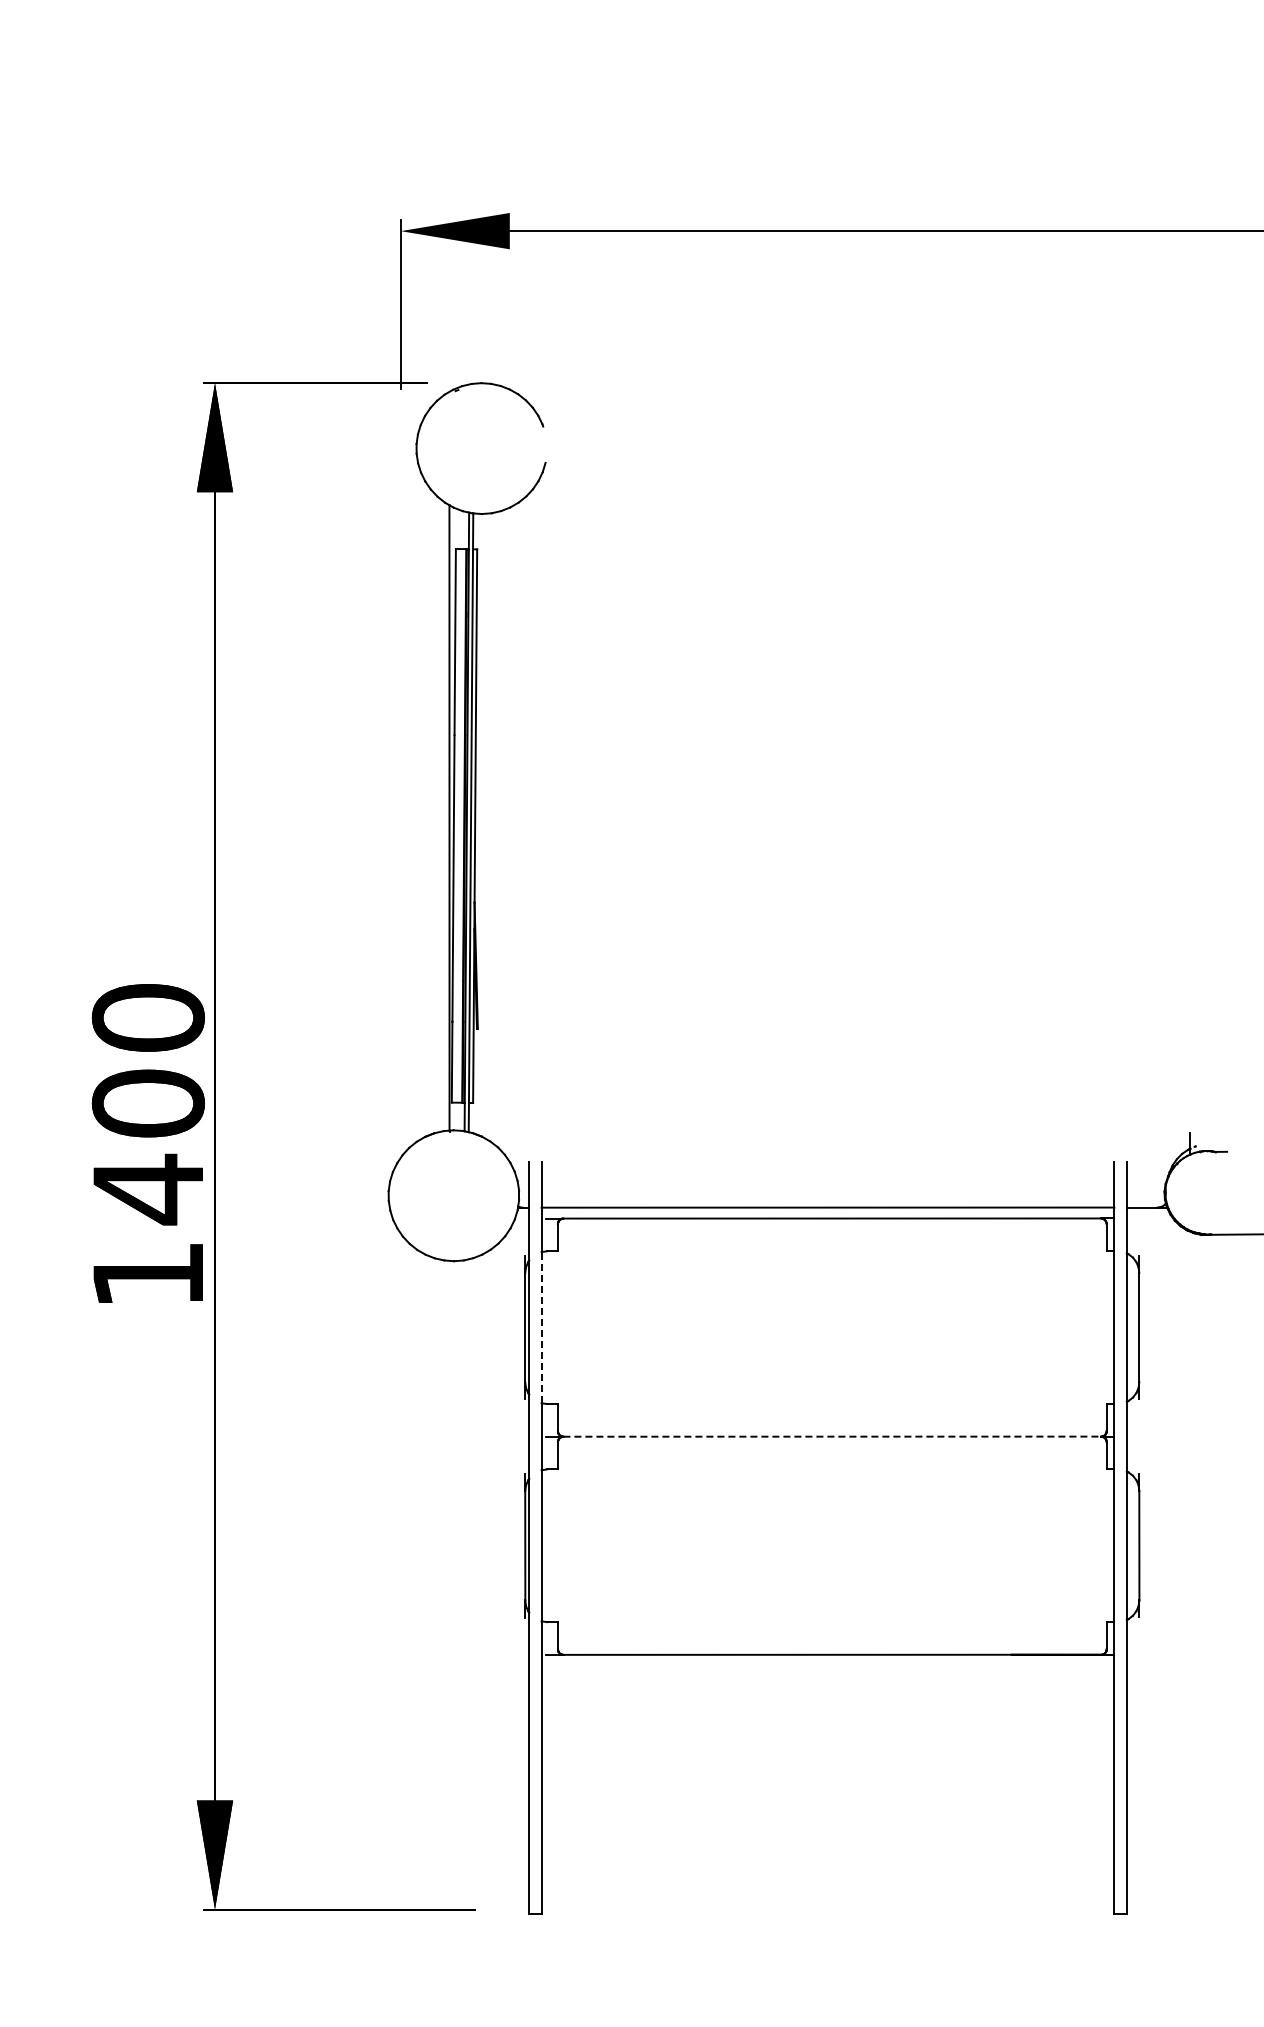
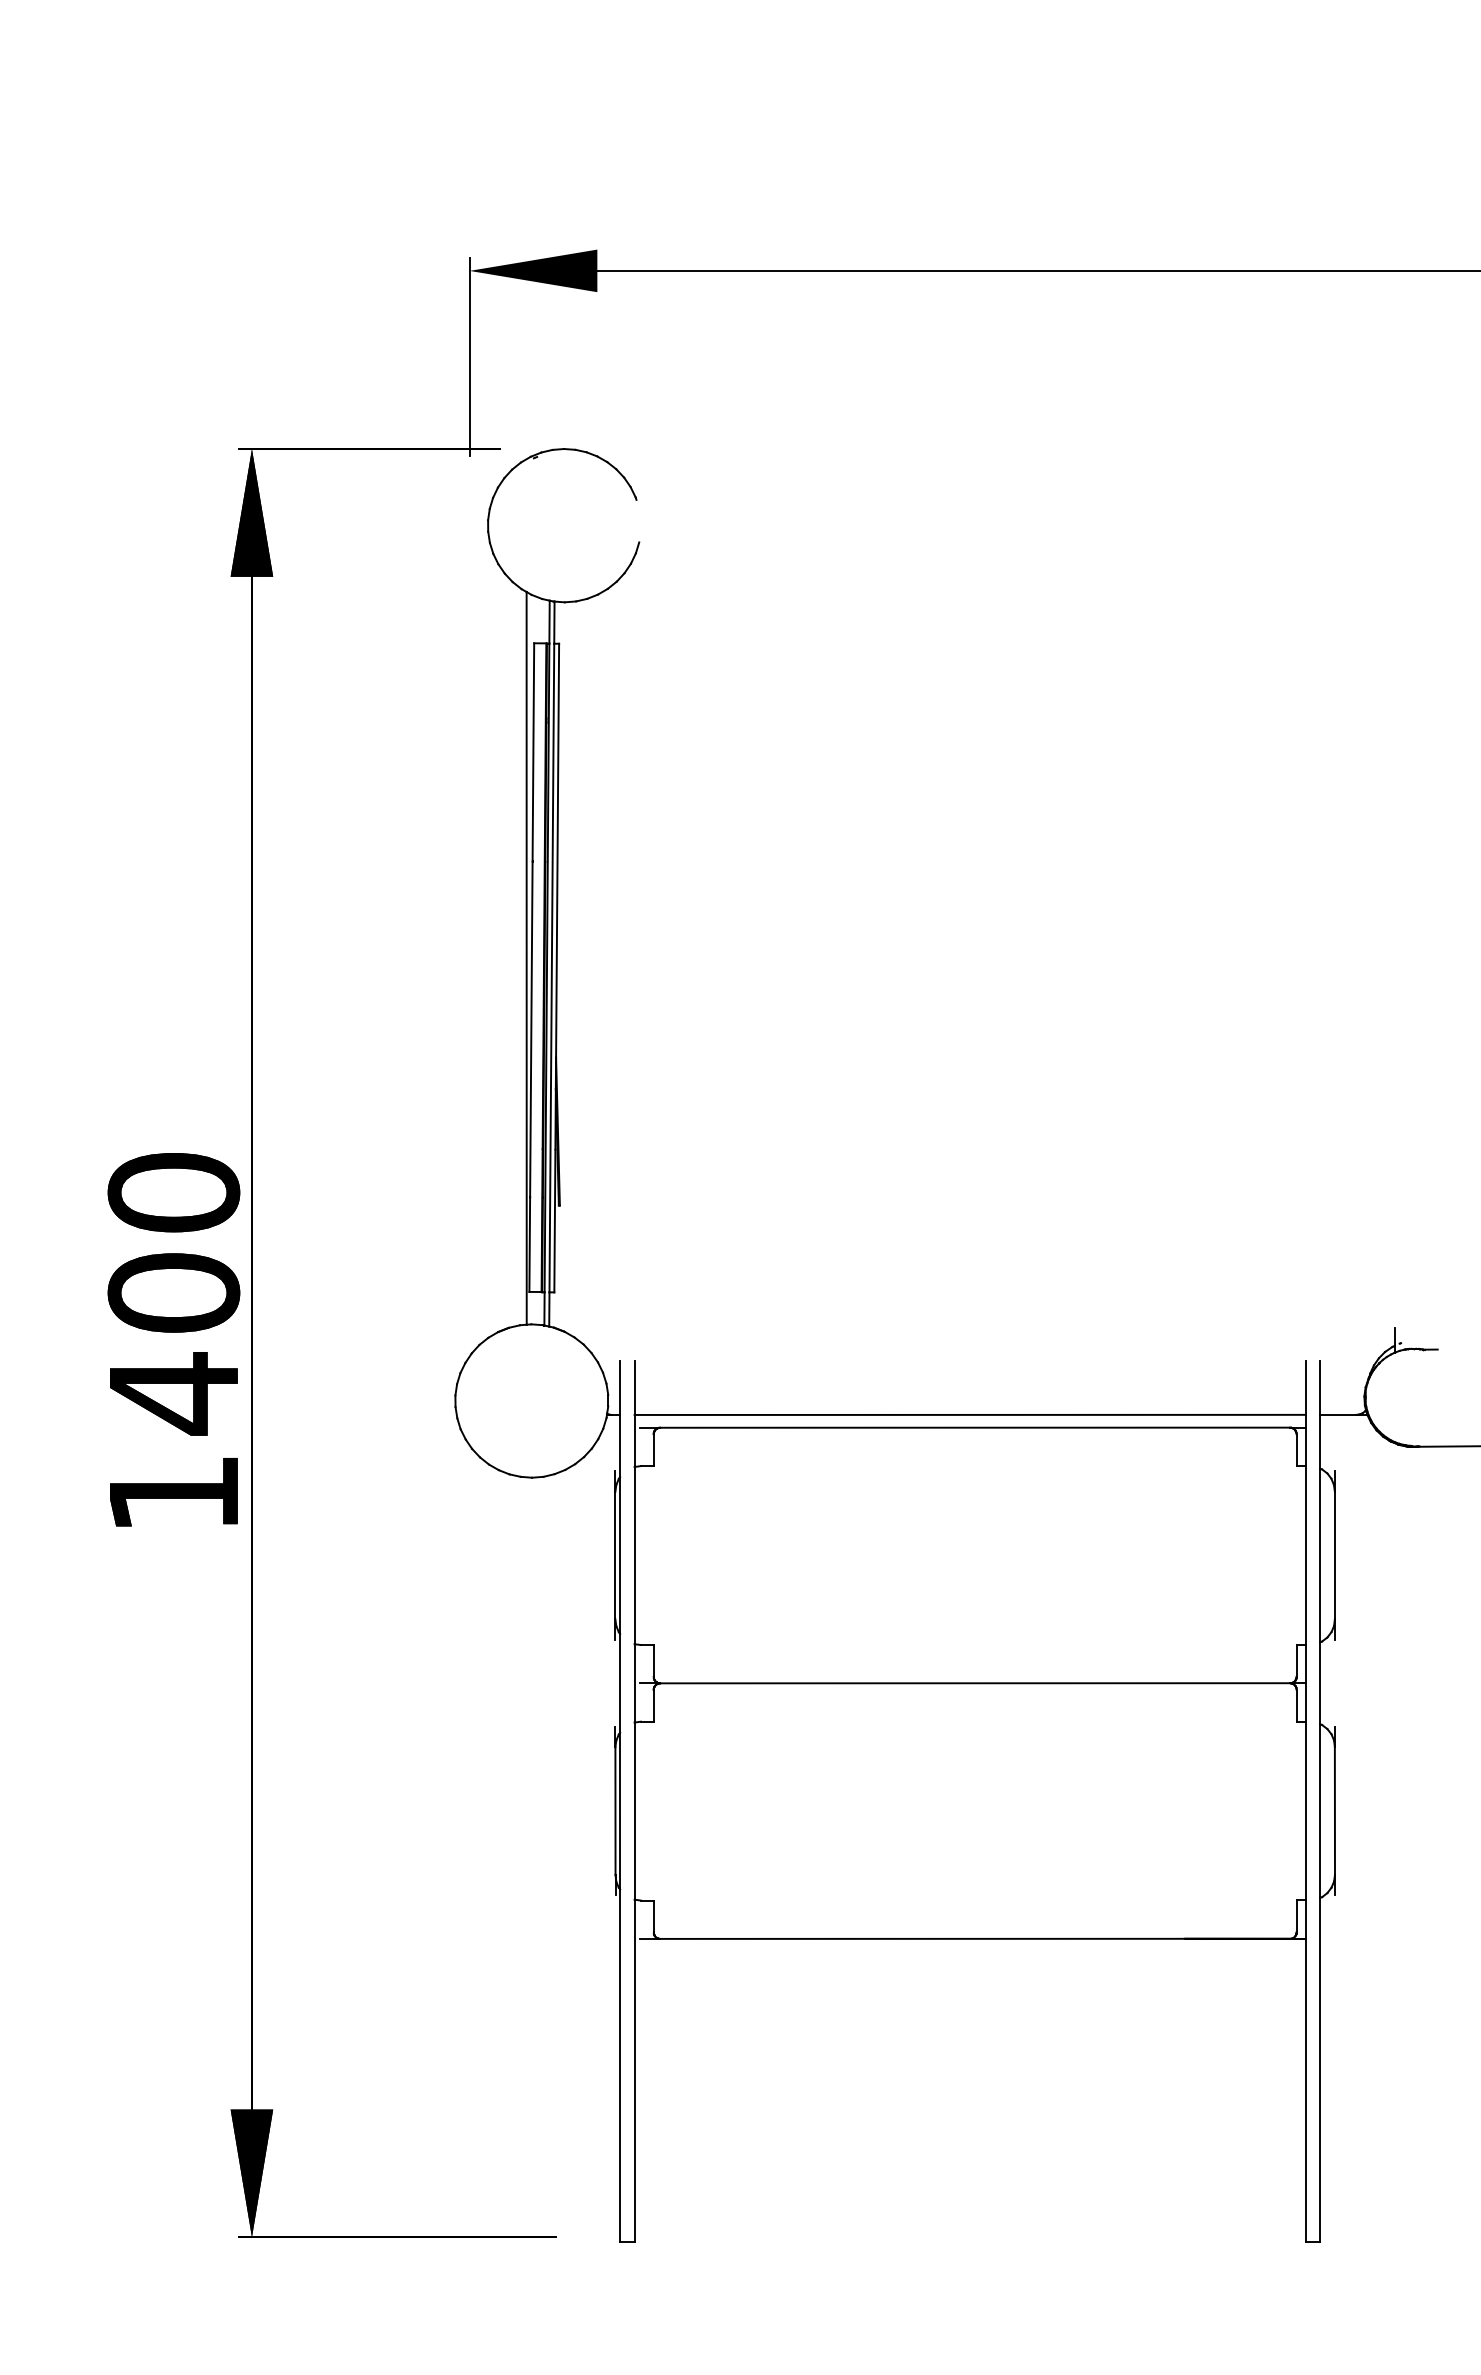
line: (541, 1327) -> (634, 1555), dashed -> solid
line: (832, 1436) -> (975, 1683), dashed -> solid

